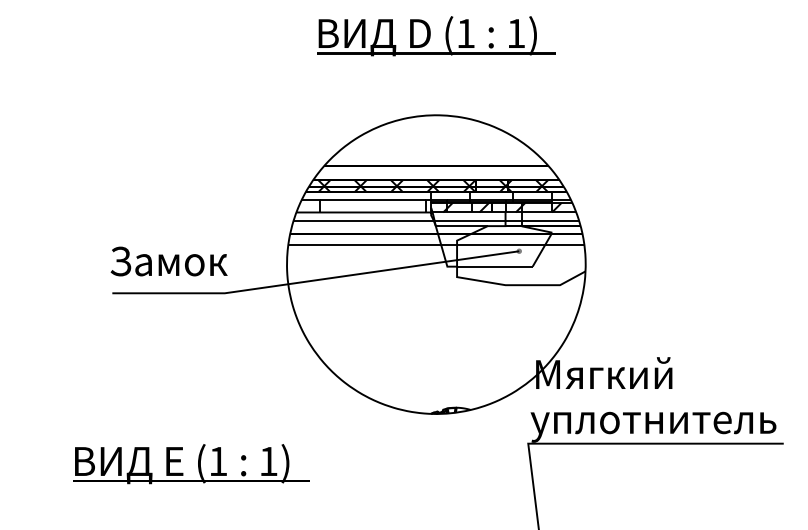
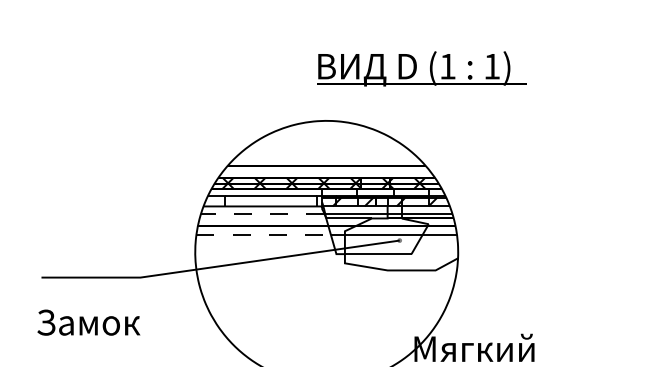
part: (436, 36) -> (421, 69), moved
line: (363, 220) -> (262, 213), solid -> dashed
line: (365, 244) -> (264, 234), solid -> dashed
text: (168, 261) -> (88, 322), moved

